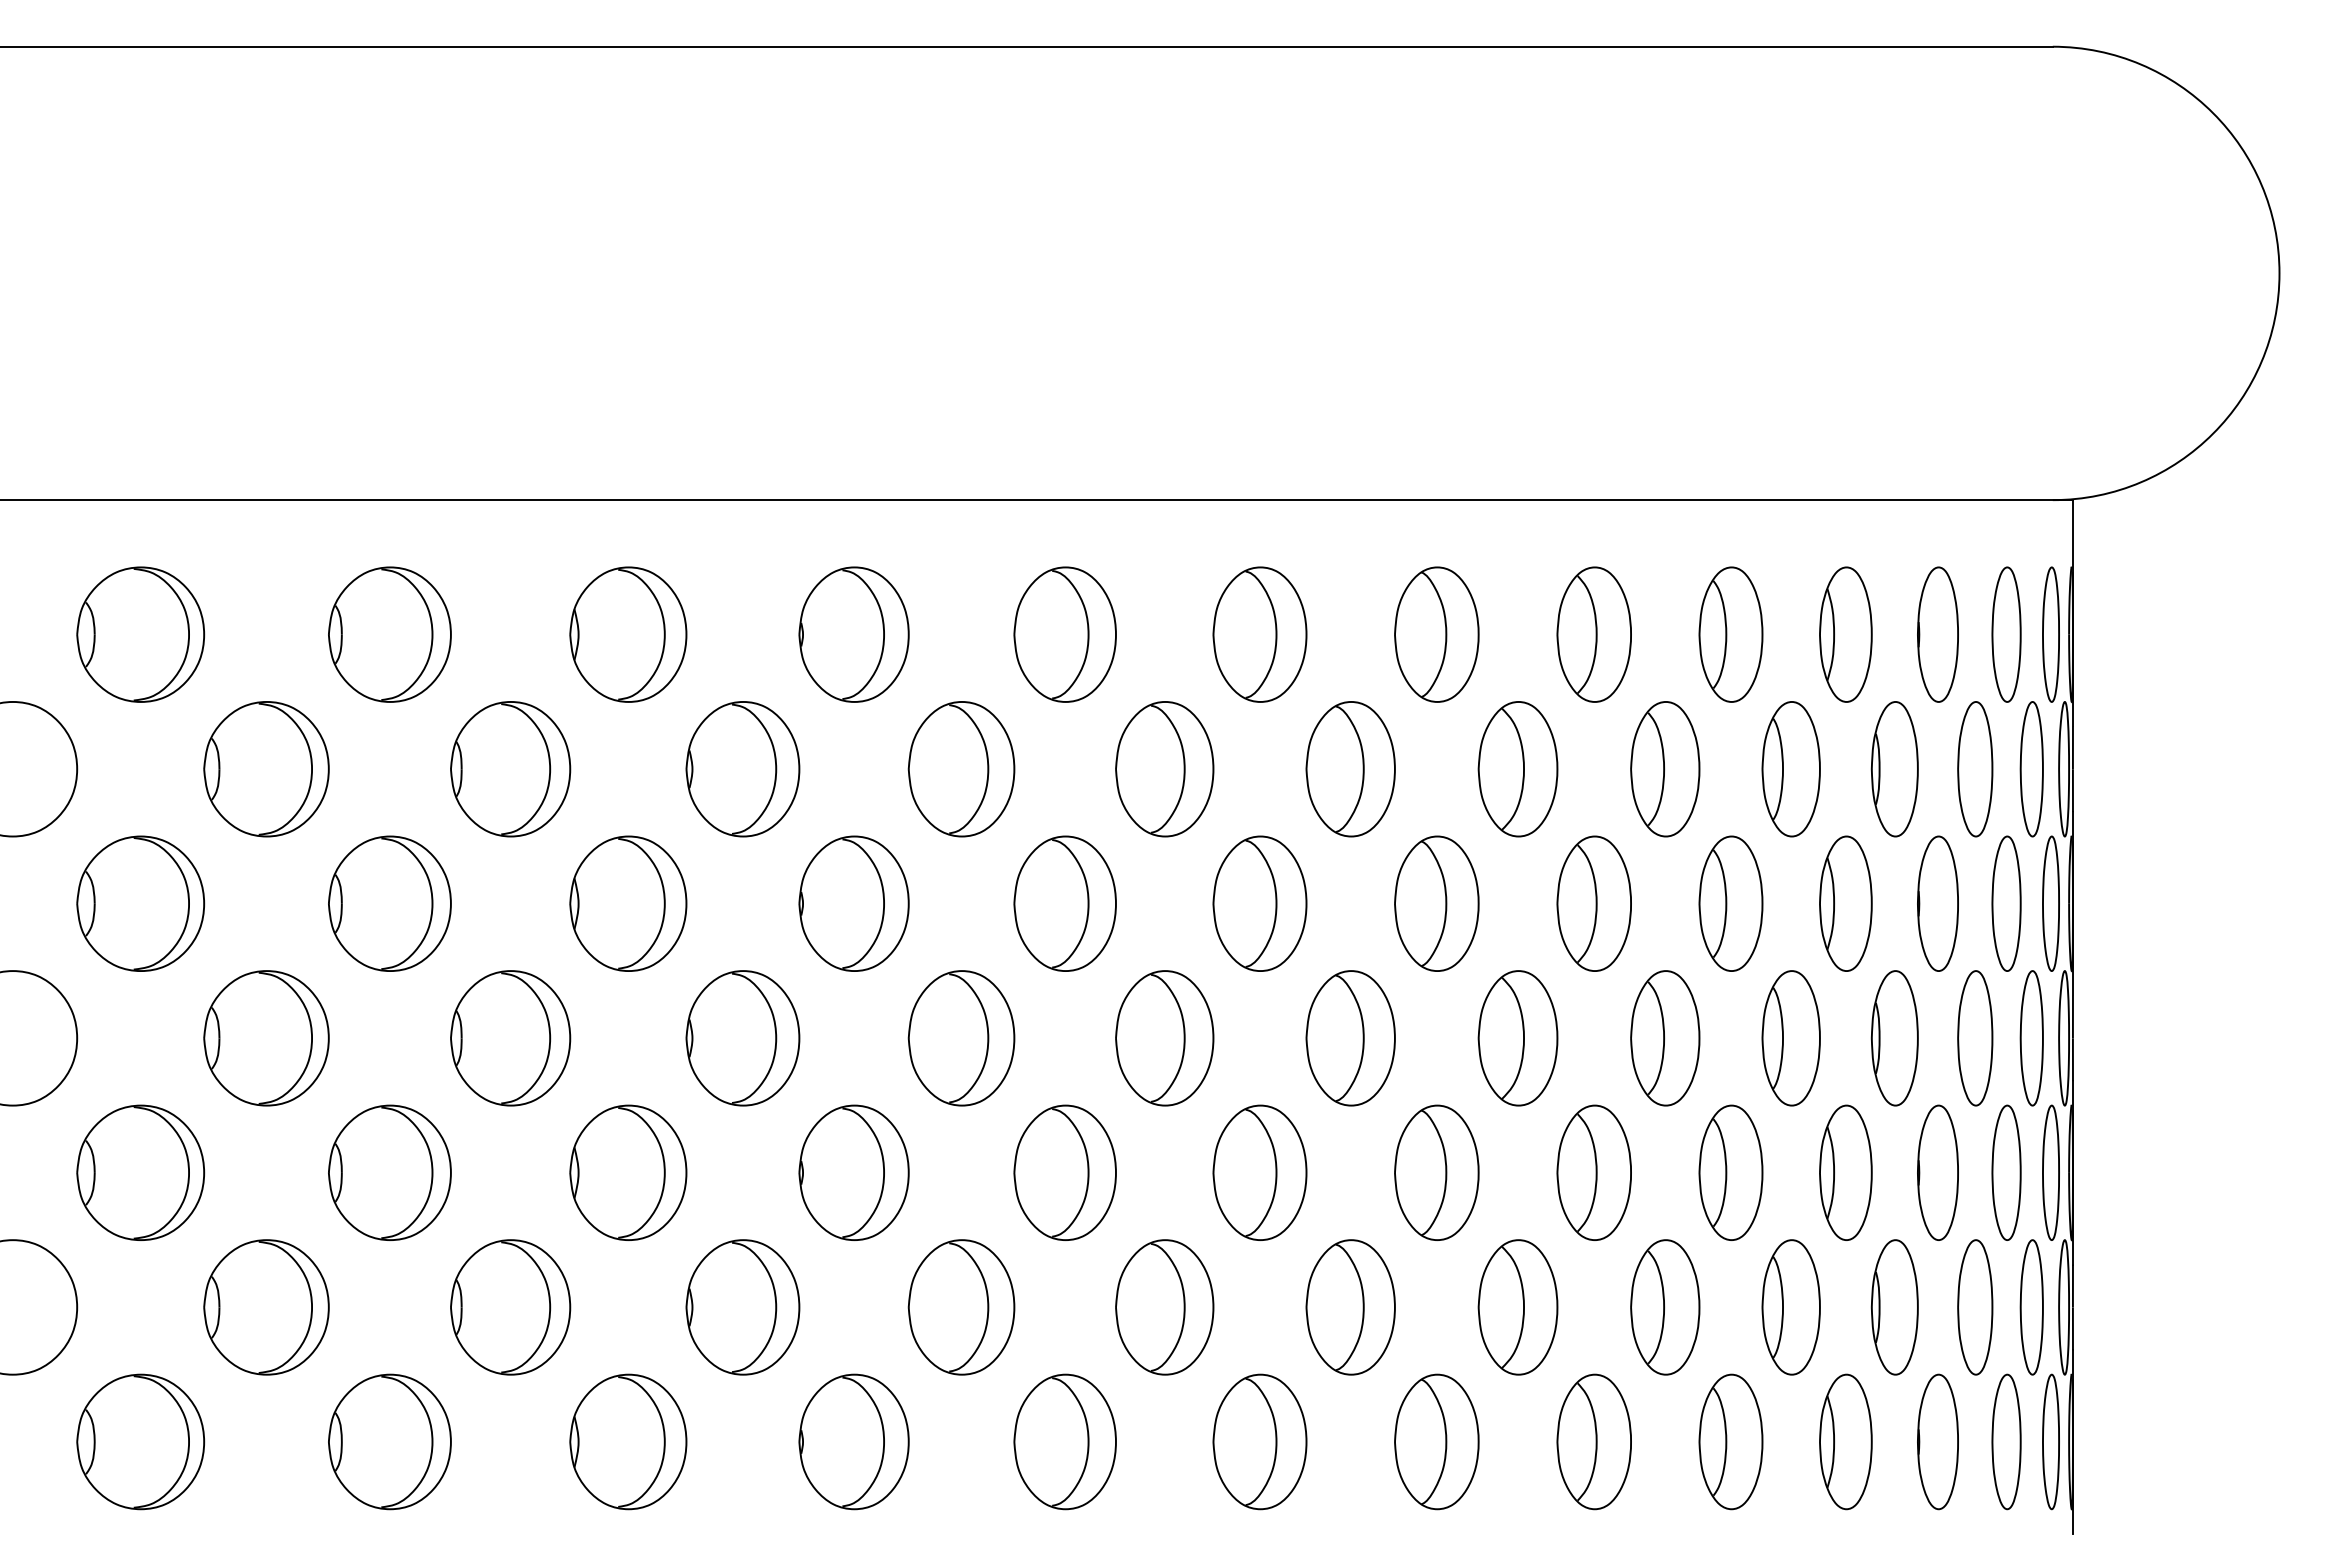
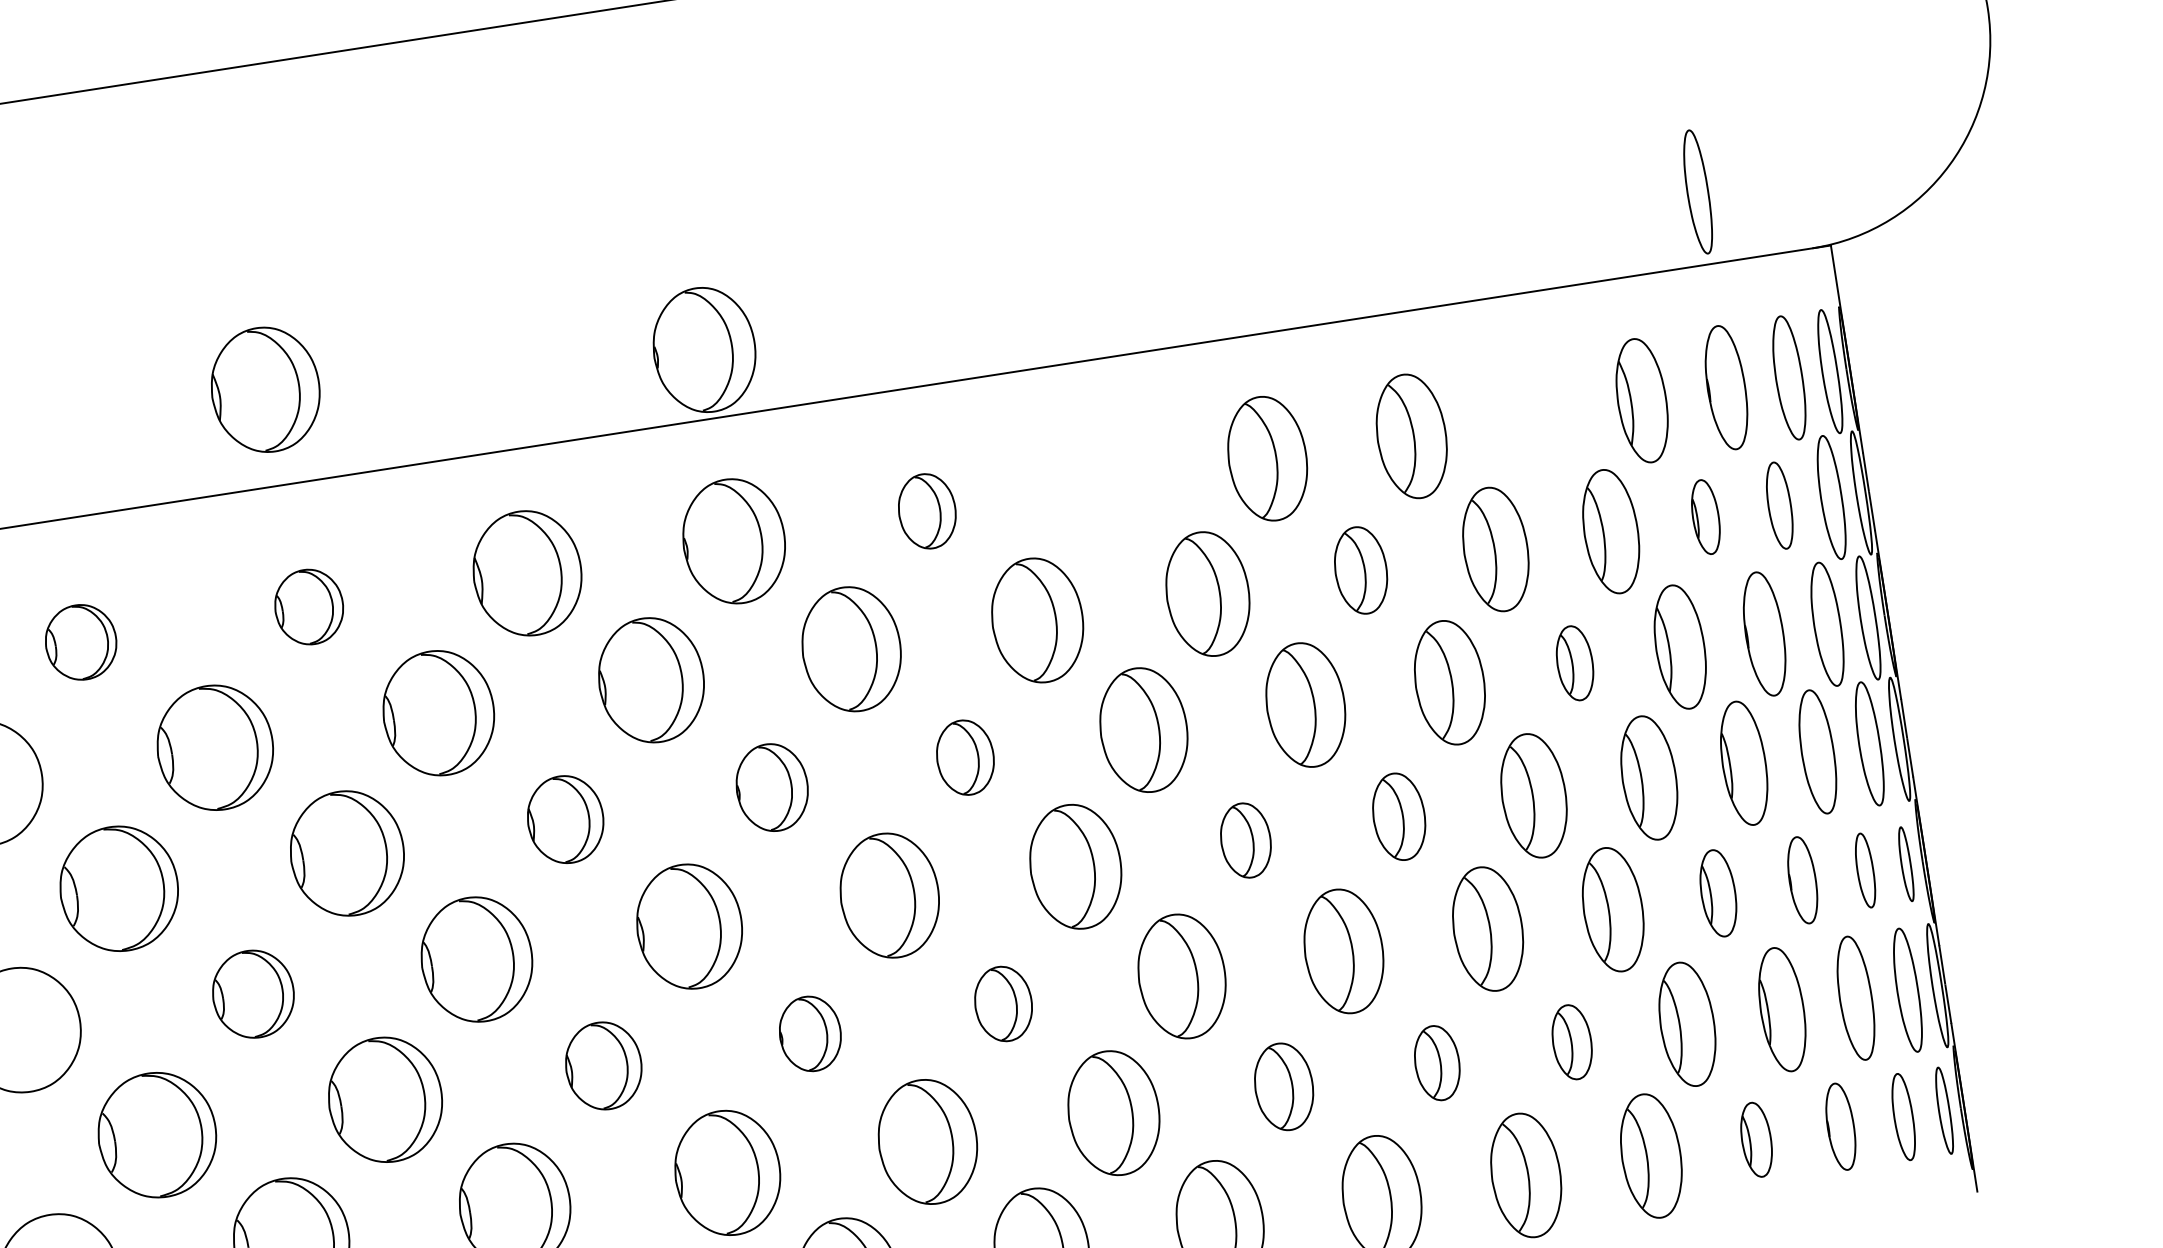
part: (379, 395) -> (265, 389), added
part: (1939, 421) -> (1697, 192), added
part: (853, 425) -> (703, 349), added
part: (140, 634) -> (80, 642), size x0.6
part: (389, 634) -> (308, 607), size x0.6
part: (1064, 634) -> (926, 511), size x0.6
part: (1259, 634) -> (1105, 483), removed
part: (1730, 634) -> (1536, 417), removed
part: (1517, 769) -> (1360, 570), size x0.7
part: (1894, 769) -> (1705, 517), size x0.6
part: (1975, 769) -> (1779, 505), size x0.7
part: (628, 903) -> (565, 819), size x0.7
part: (853, 903) -> (771, 787), size x0.7
part: (1064, 903) -> (964, 757), size x0.6
part: (1730, 903) -> (1574, 663), size x0.6
part: (266, 1038) -> (253, 994), size x0.7
part: (1350, 1038) -> (1245, 840), size x0.6
part: (1517, 1038) -> (1398, 817), size x0.7
part: (628, 1172) -> (603, 1065), size x0.7
part: (853, 1172) -> (809, 1033), size x0.6
part: (1064, 1172) -> (1002, 1003), size x0.6
part: (1845, 1172) -> (1717, 893), size x0.7
part: (1937, 1172) -> (1802, 880), size x0.7
part: (2006, 1172) -> (1865, 870), size x0.6
part: (2050, 1172) -> (1905, 864), size x0.6
part: (1350, 1307) -> (1283, 1086), size x0.7
part: (1517, 1307) -> (1436, 1063), size x0.6
part: (1665, 1307) -> (1572, 1042), size x0.6
part: (1845, 1441) -> (1756, 1139), size x0.6
part: (1937, 1441) -> (1840, 1126), size x0.7
part: (2006, 1441) -> (1903, 1116), size x0.7
part: (2050, 1441) -> (1943, 1110), size x0.7

